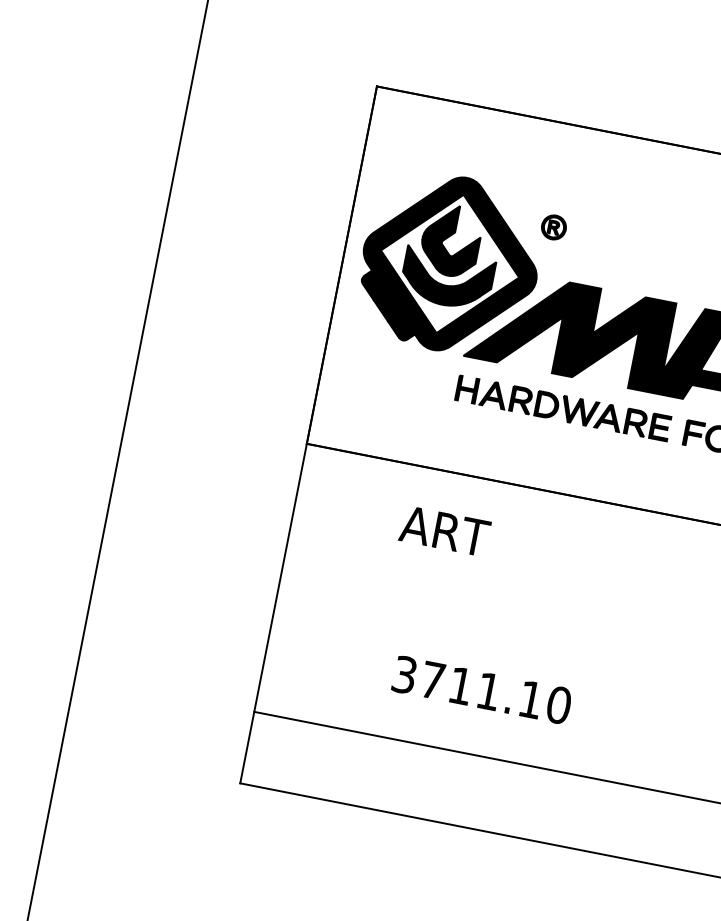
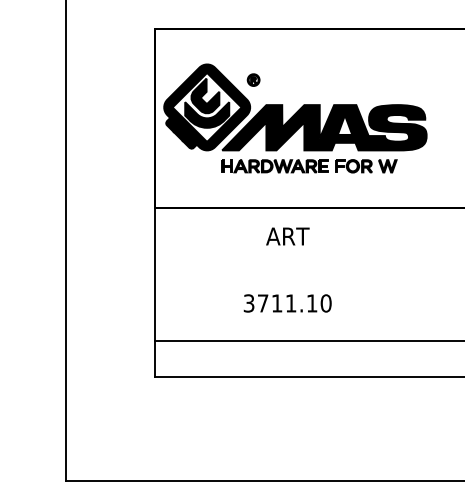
text: (444, 531) -> (287, 236), moved
text: (481, 690) -> (287, 303), moved

